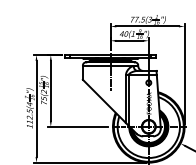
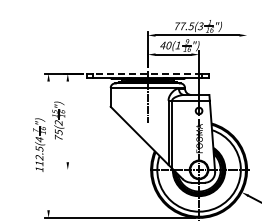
line: (110, 54) -> (147, 73), solid -> dashed
line: (184, 73) -> (247, 98), removed
line: (50, 90) -> (67, 121), removed
line: (36, 108) -> (48, 145), removed
line: (77, 126) -> (103, 169), removed

